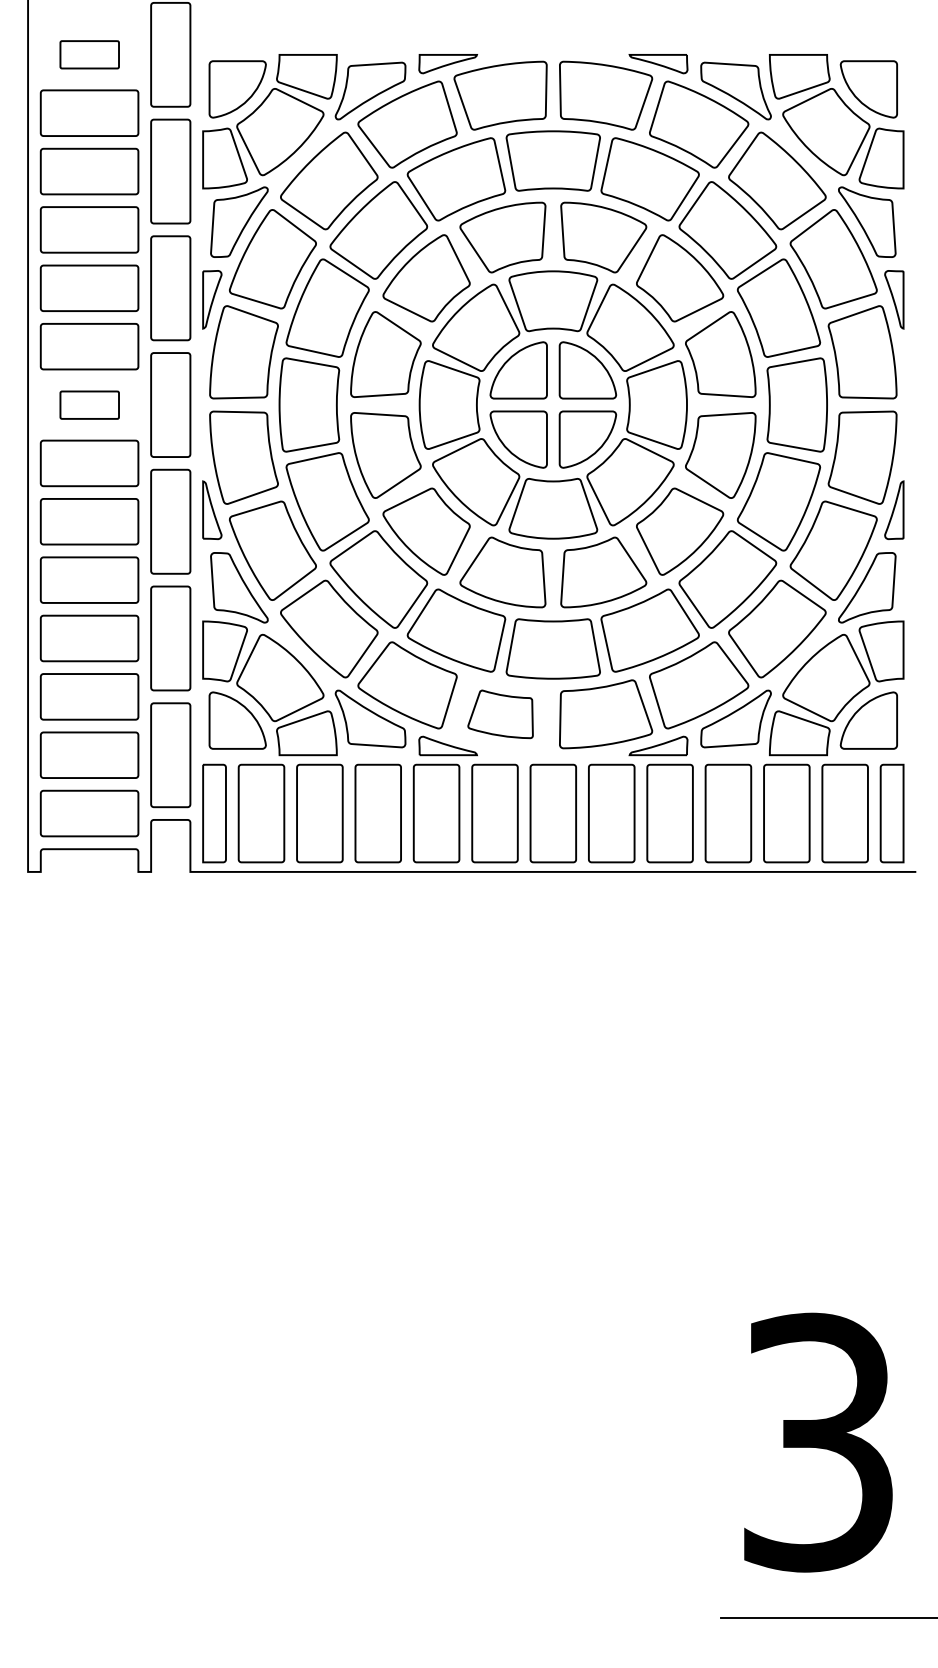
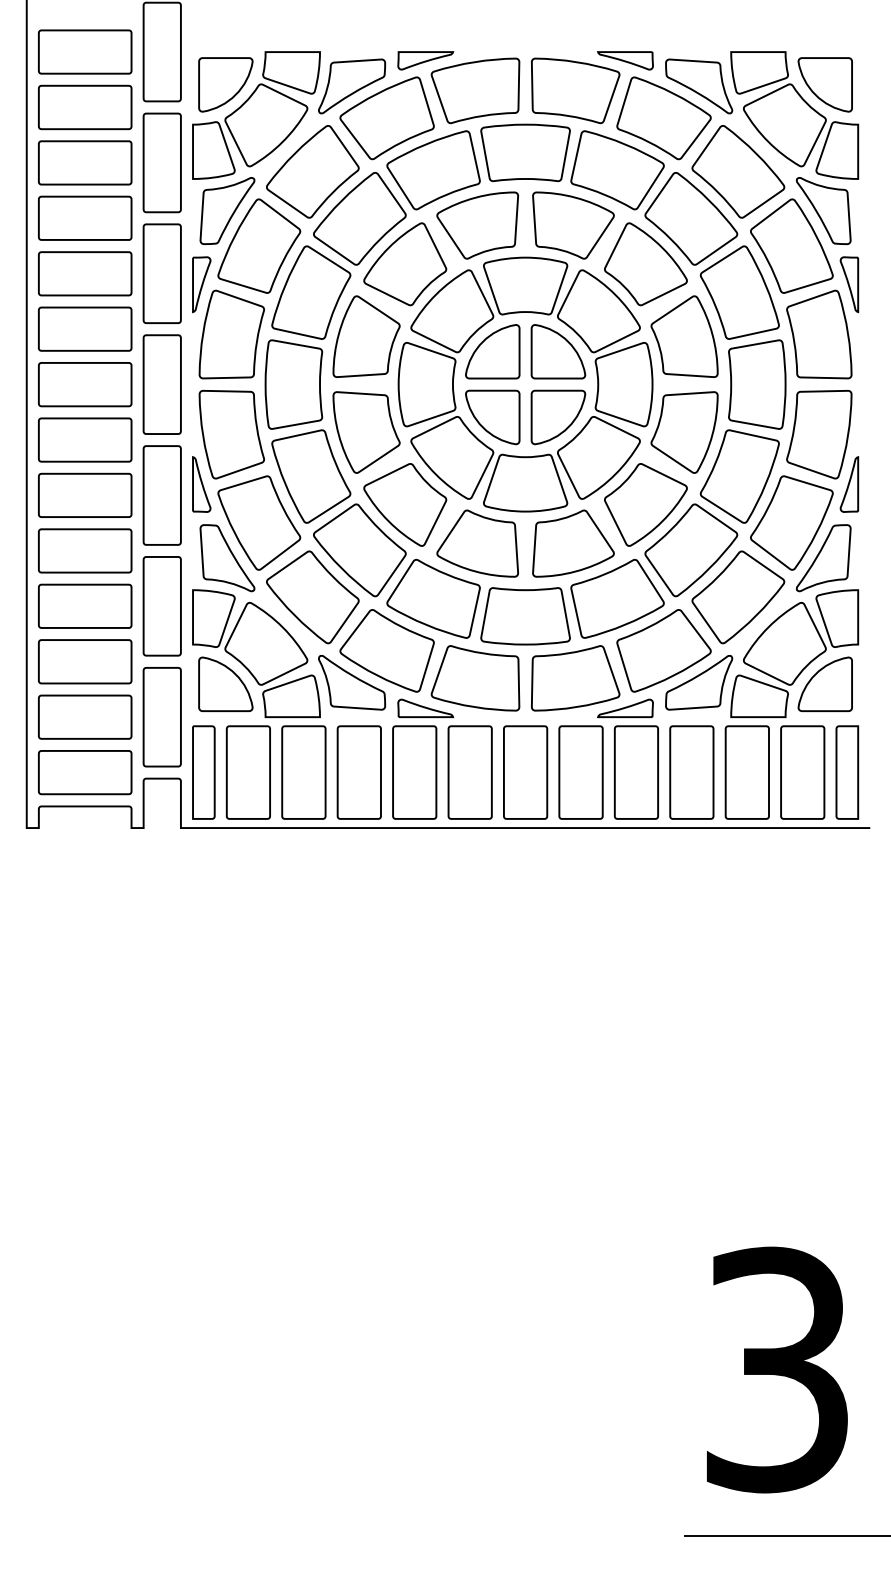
part: (89, 54) -> (85, 51), size x1.67
part: (89, 404) -> (85, 384), size x1.67
part: (500, 714) -> (475, 678), size x1.43

